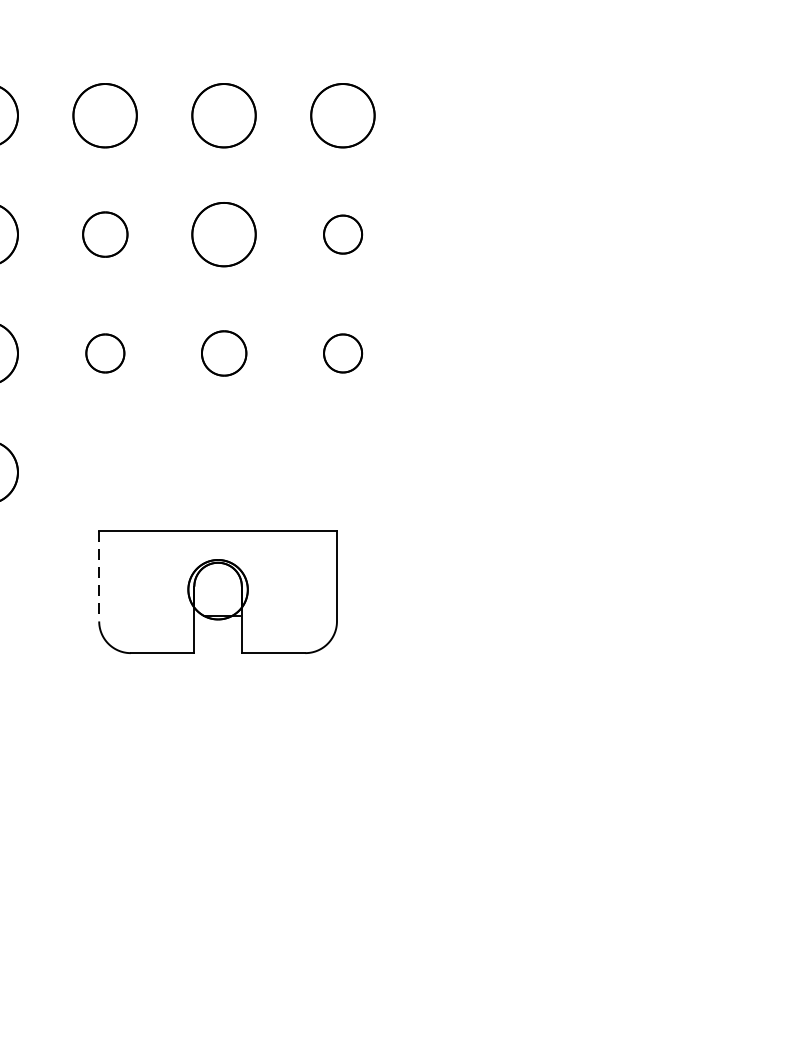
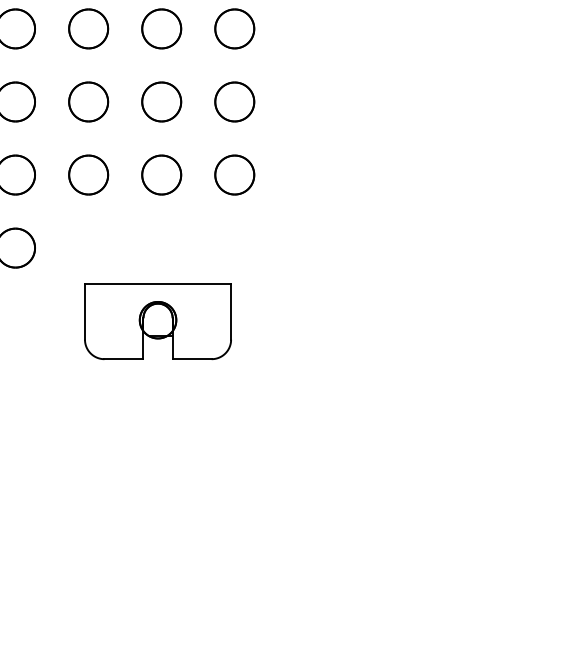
part: (104, 233) -> (88, 101), size x1.43
part: (342, 233) -> (234, 101), size x1.67
part: (104, 352) -> (88, 174), size x1.67
part: (223, 352) -> (161, 174), size x1.43
part: (342, 352) -> (234, 174), size x1.67
line: (100, 575) -> (85, 311), dashed -> solid

